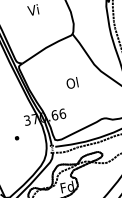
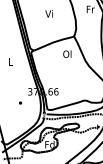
text: (72, 82) -> (67, 53), moved

